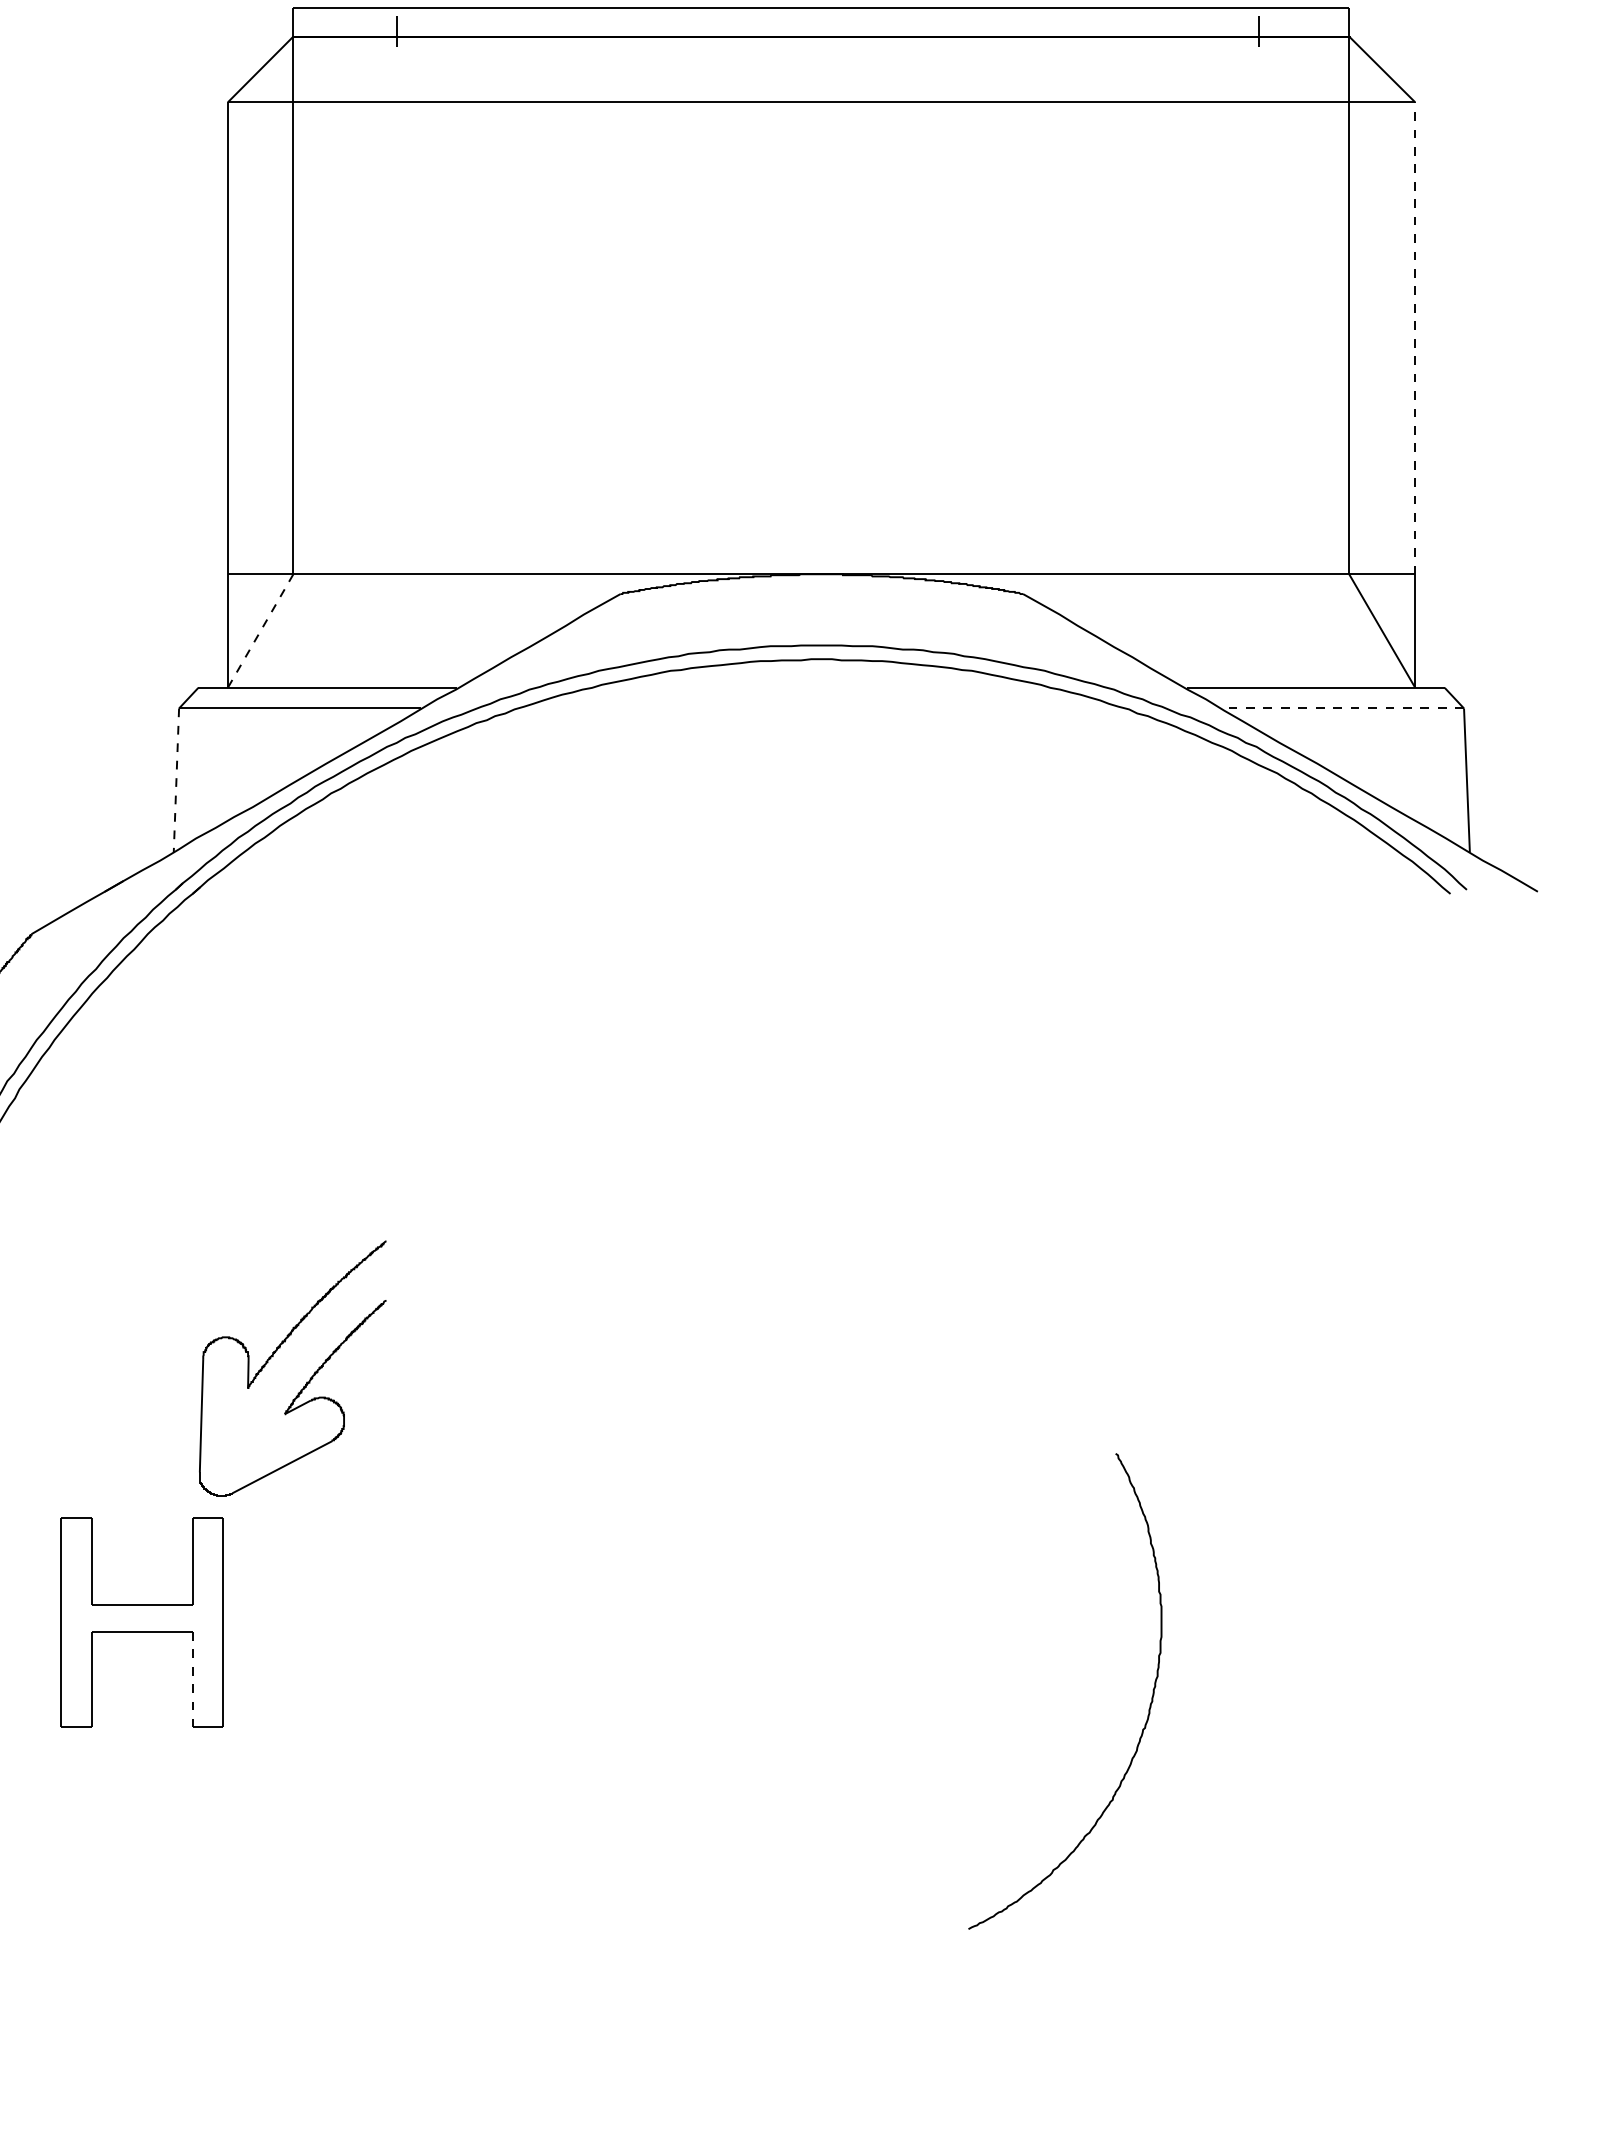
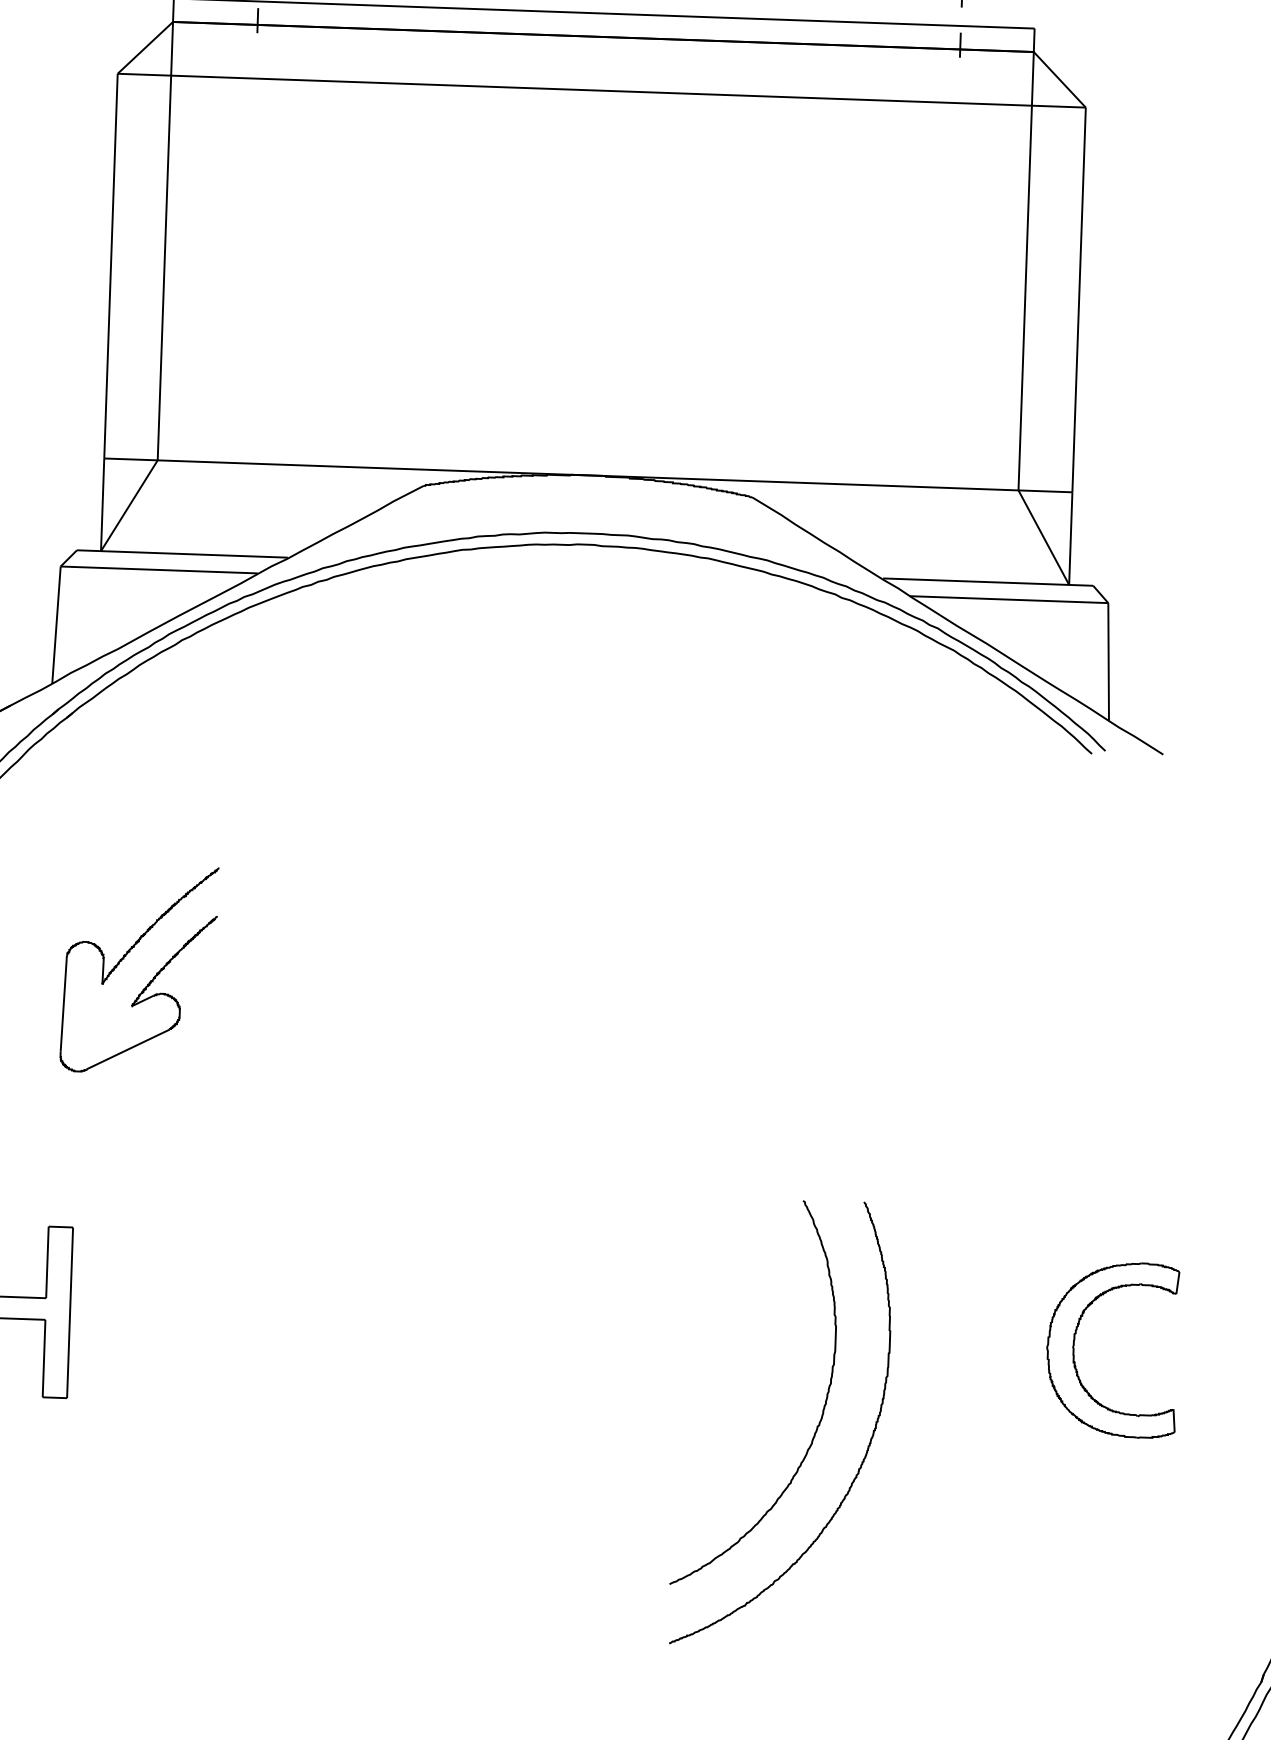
line: (1415, 338) -> (1079, 300), dashed -> solid
line: (260, 631) -> (129, 506), dashed -> solid
line: (1342, 708) -> (1009, 599), dashed -> solid
line: (176, 780) -> (56, 625), dashed -> solid
part: (306, 1381) -> (150, 980), moved
part: (1454, 1622) -> (1074, 1348), added
line: (192, 1679) -> (43, 1358), dashed -> solid
curve: (1198, 1771) -> (861, 1462), added

